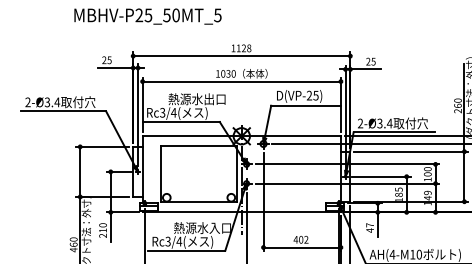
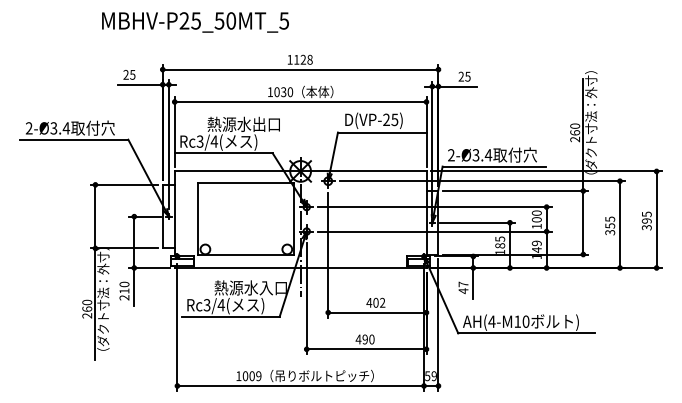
text: (147, 16) -> (195, 22), moved
text: (73, 249) -> (87, 315), 460 -> 260

